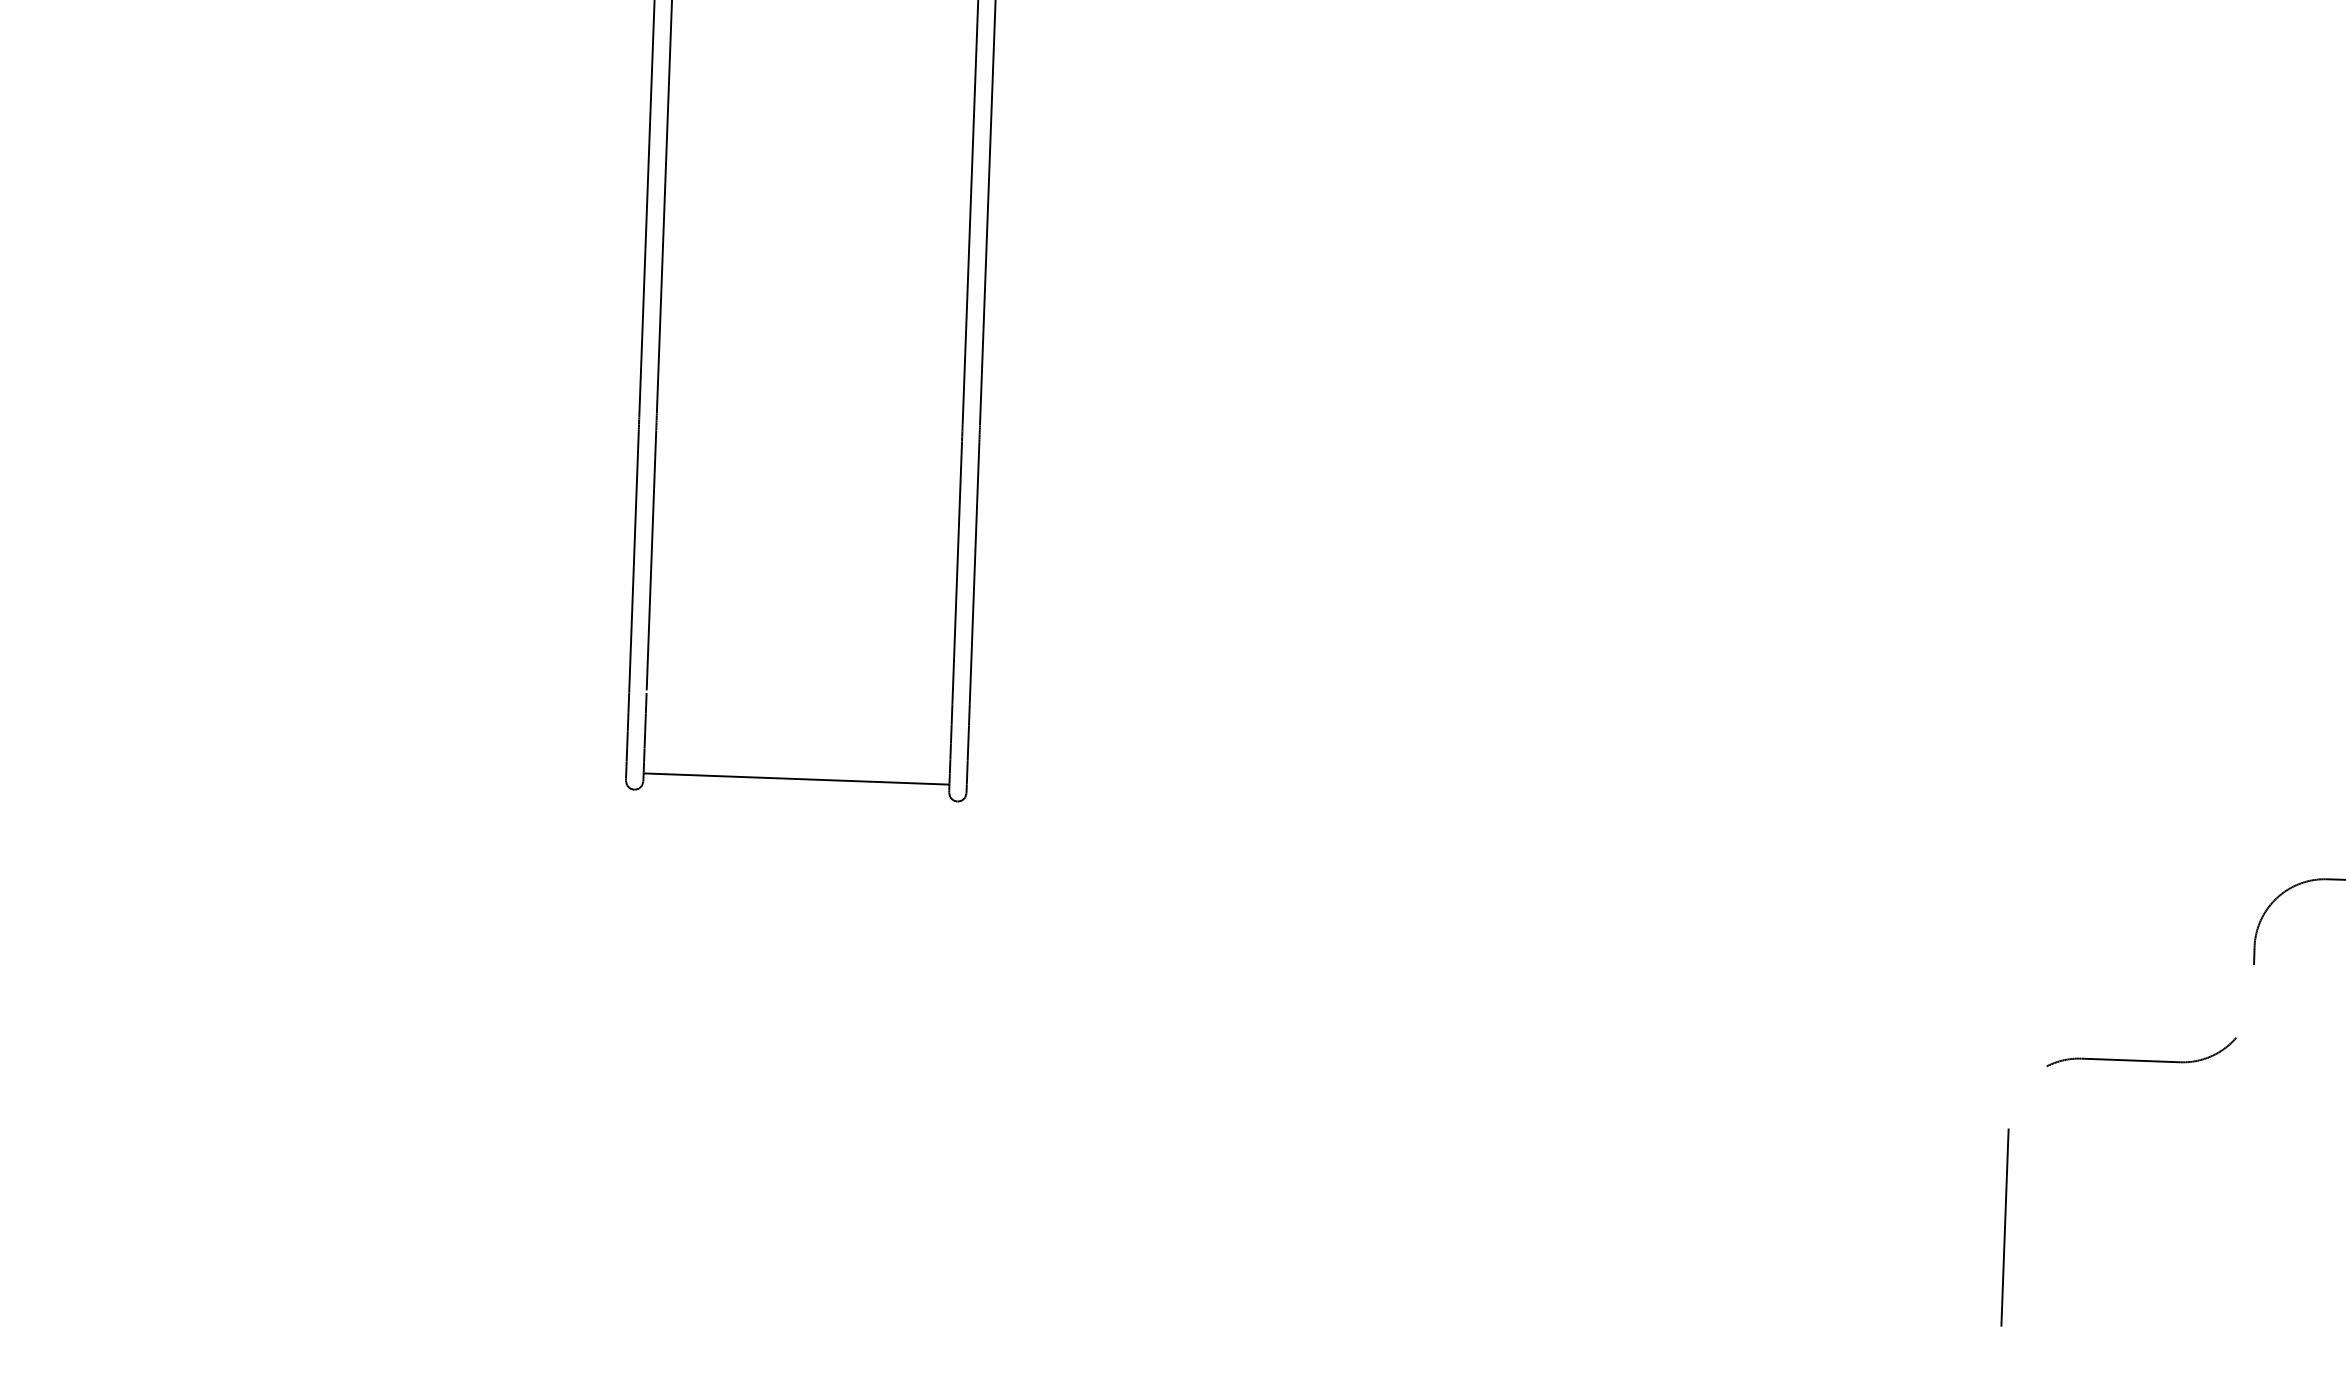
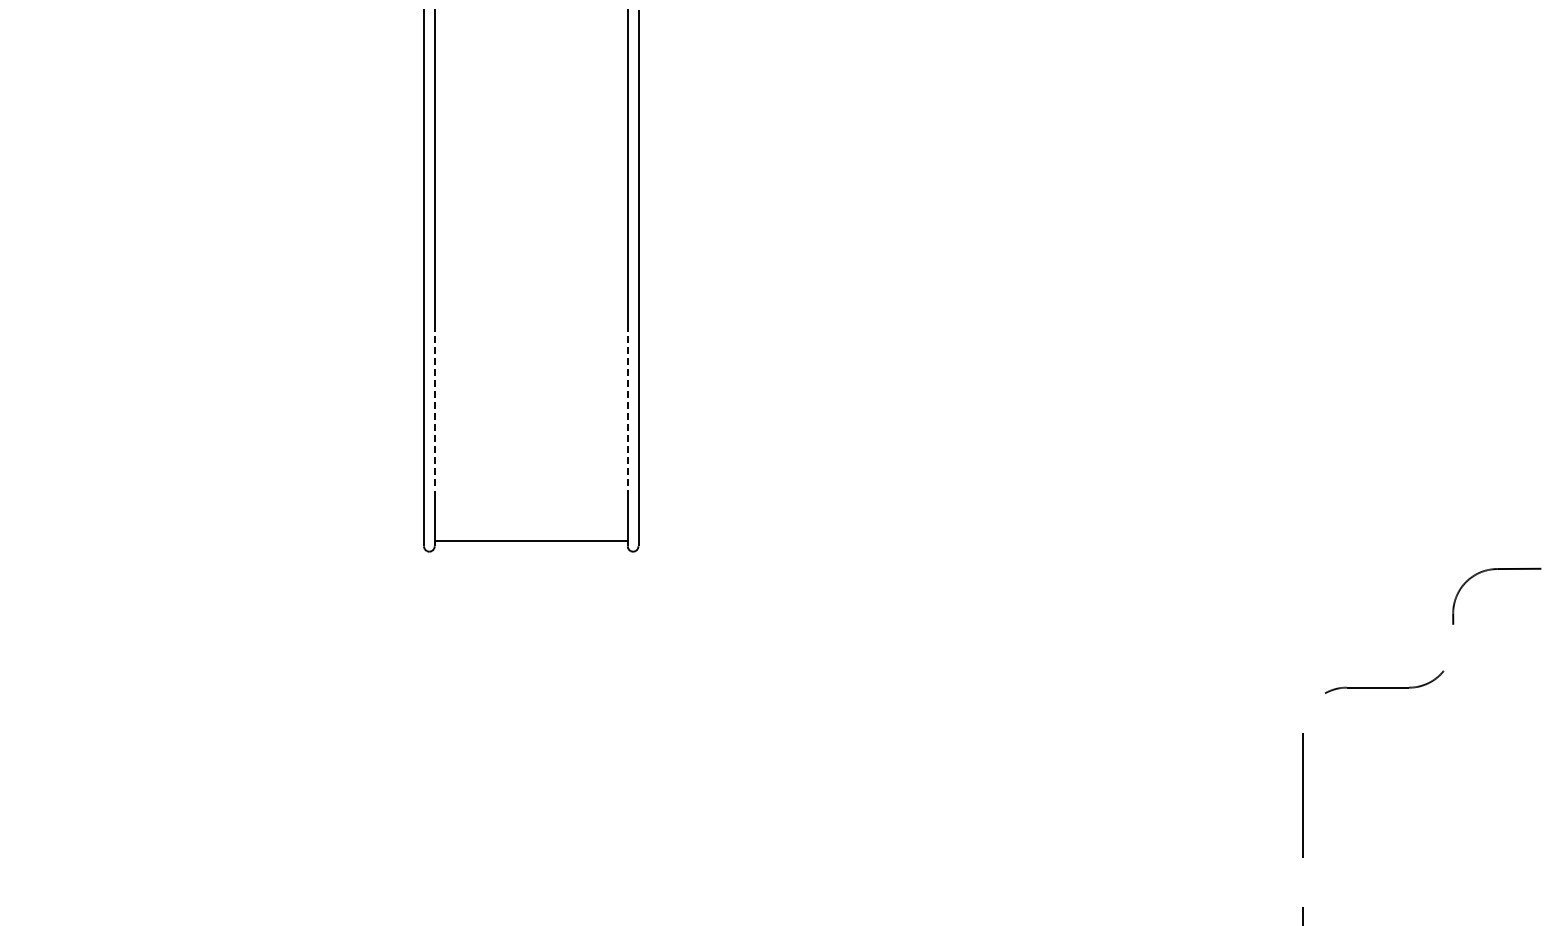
line: (650, 559) -> (434, 406), solid -> dashed
line: (956, 572) -> (627, 407), solid -> dashed

